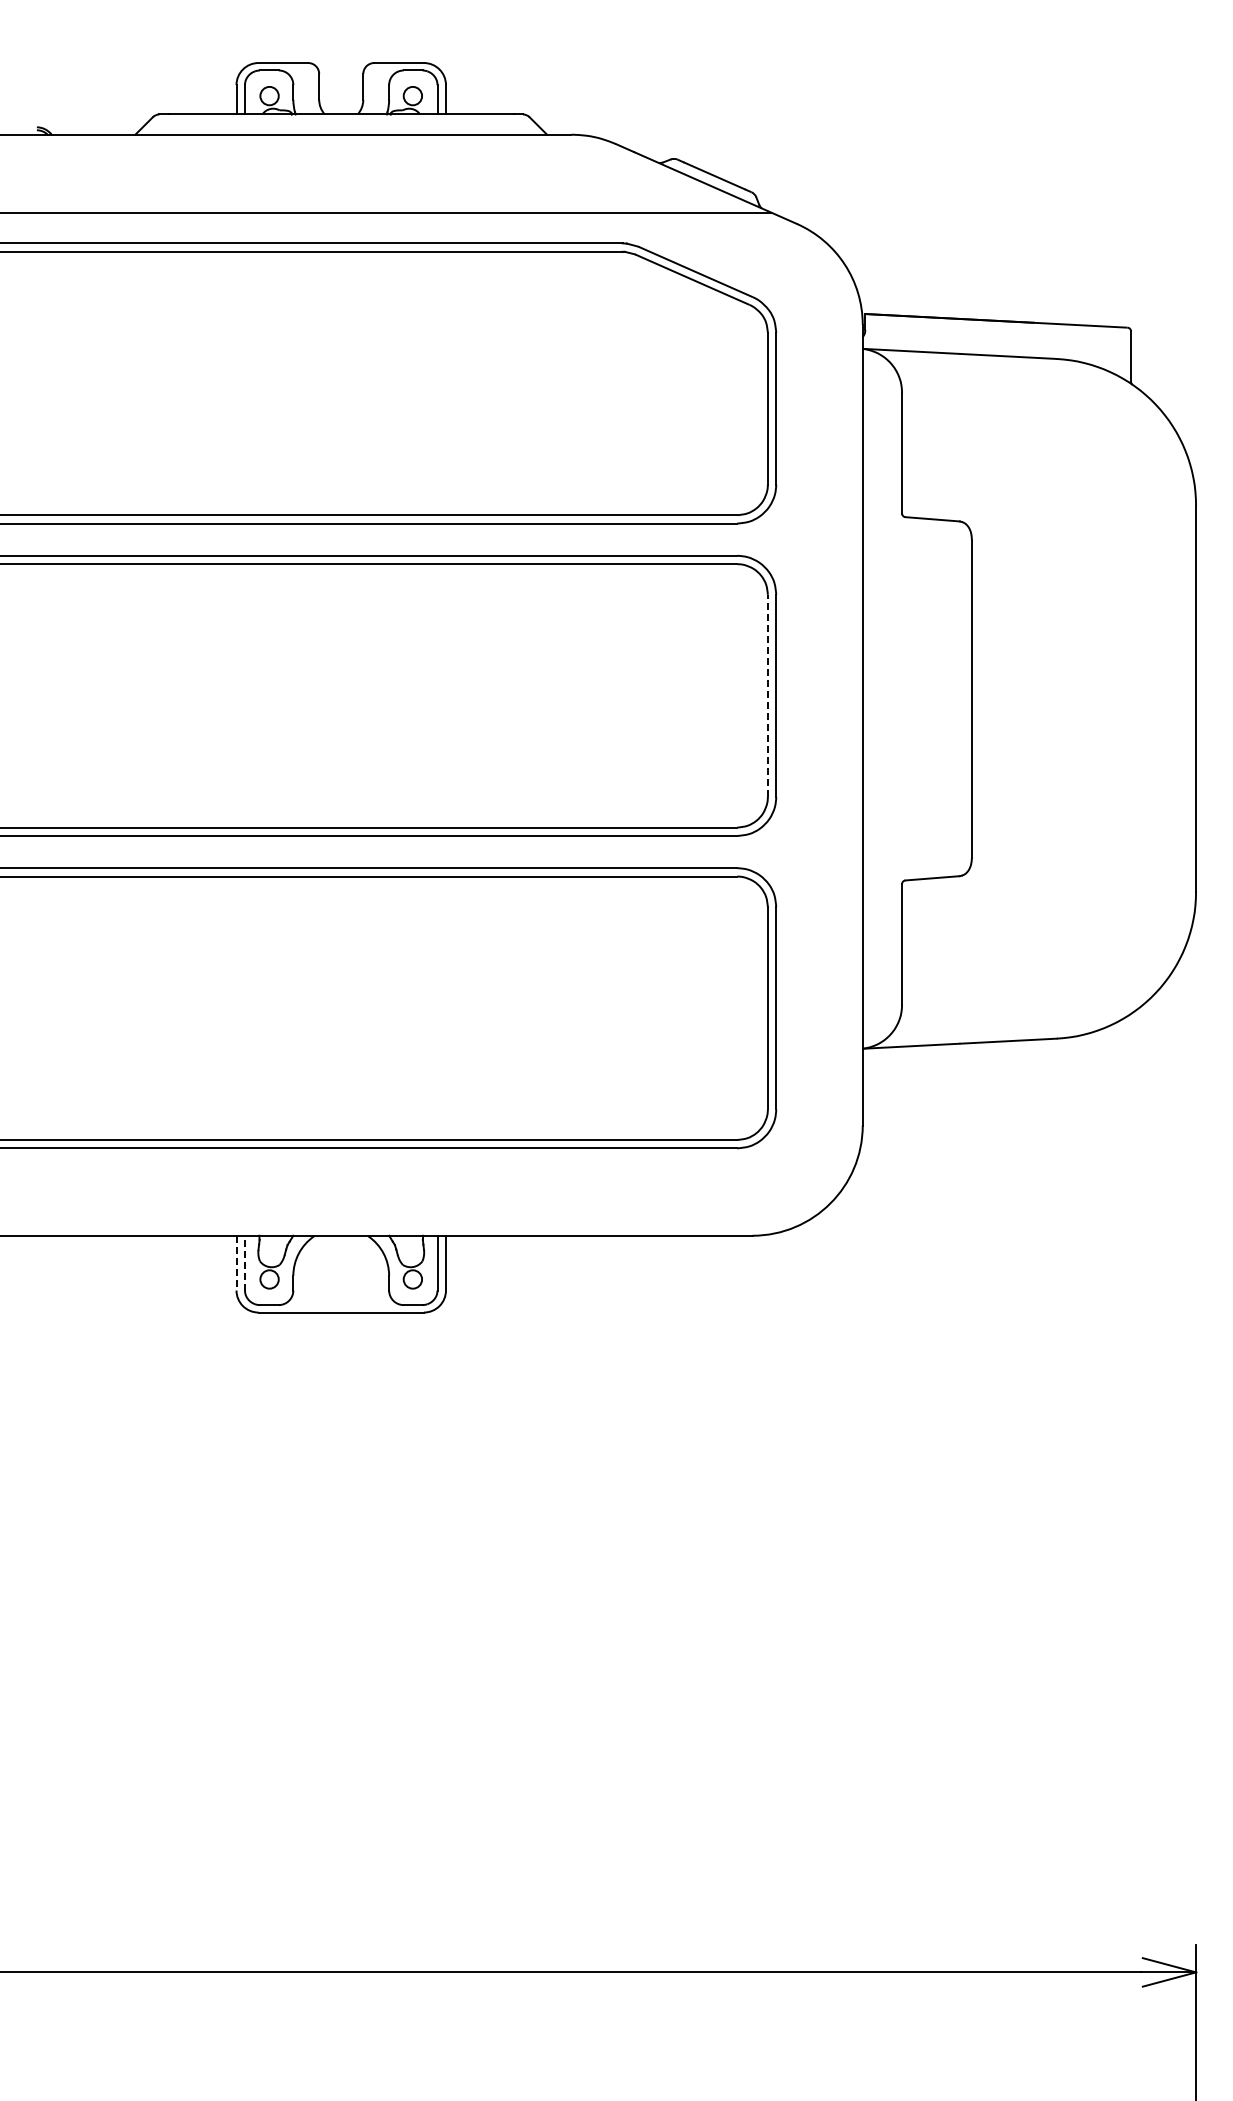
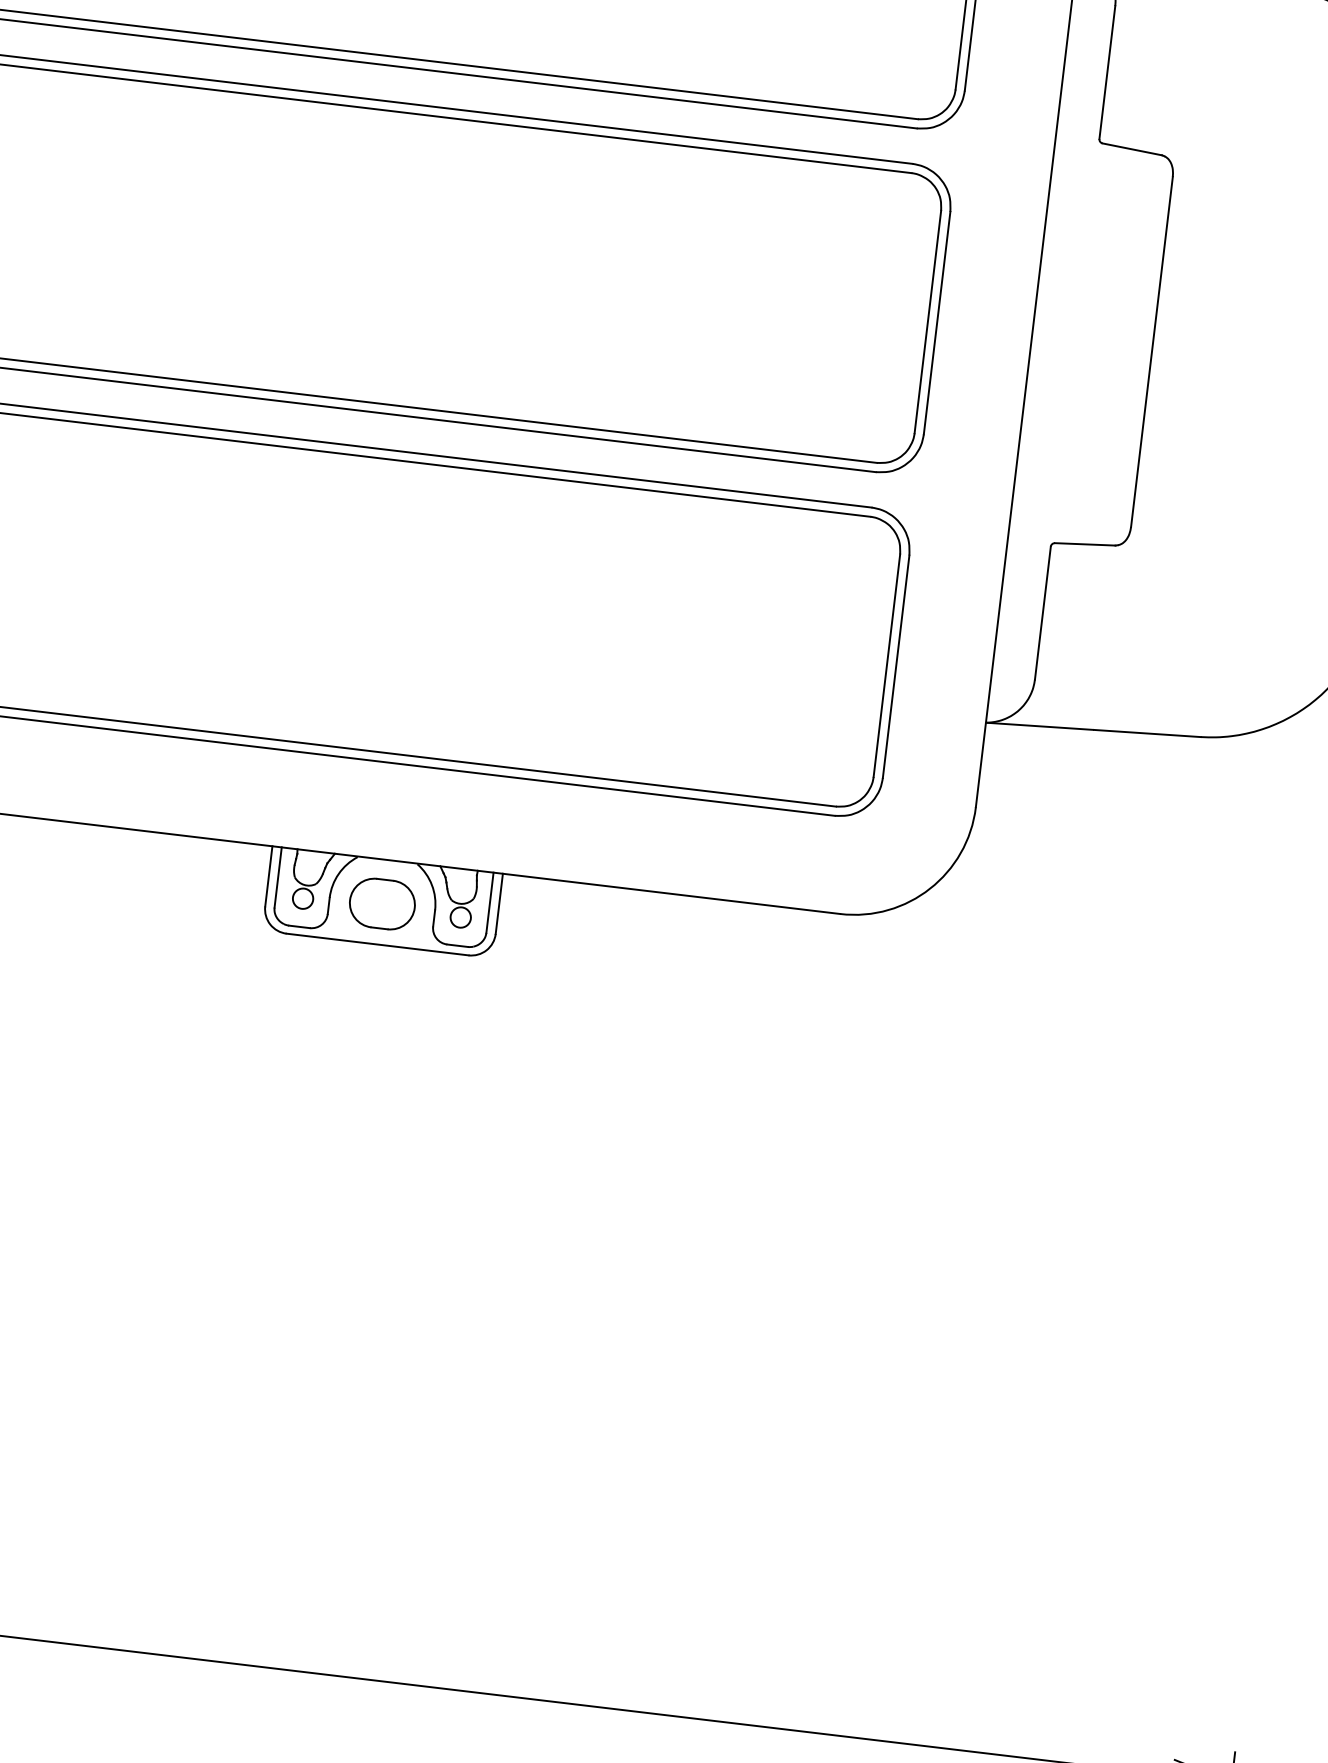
line: (767, 695) -> (927, 321), dashed -> solid
line: (244, 1262) -> (277, 876), dashed -> solid
line: (236, 1263) -> (268, 876), dashed -> solid
part: (341, 1275) -> (382, 903), added

